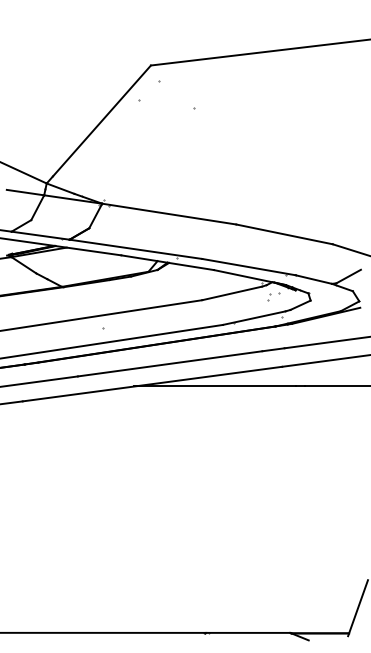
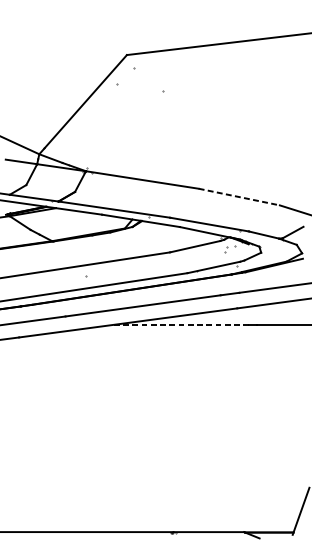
line: (285, 234) -> (240, 197), solid -> dashed
line: (215, 386) -> (181, 324), solid -> dashed

